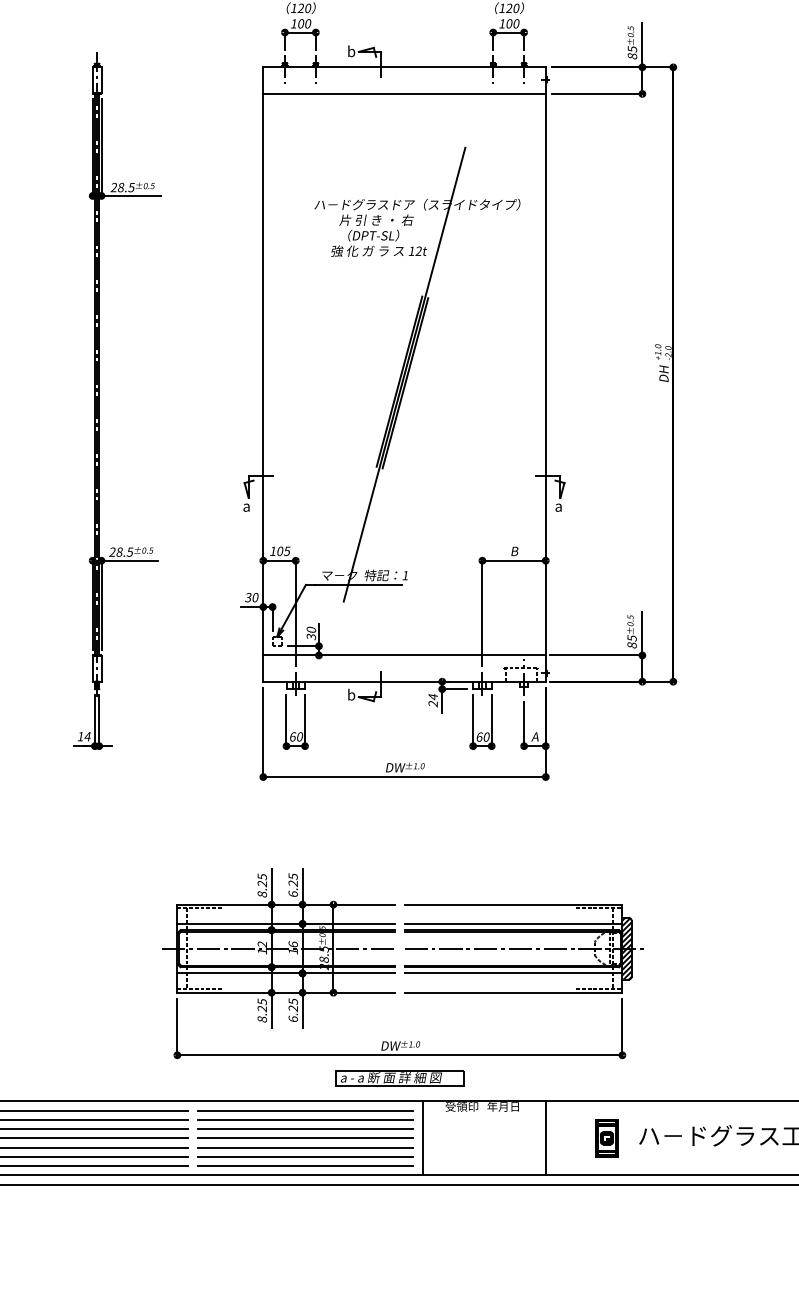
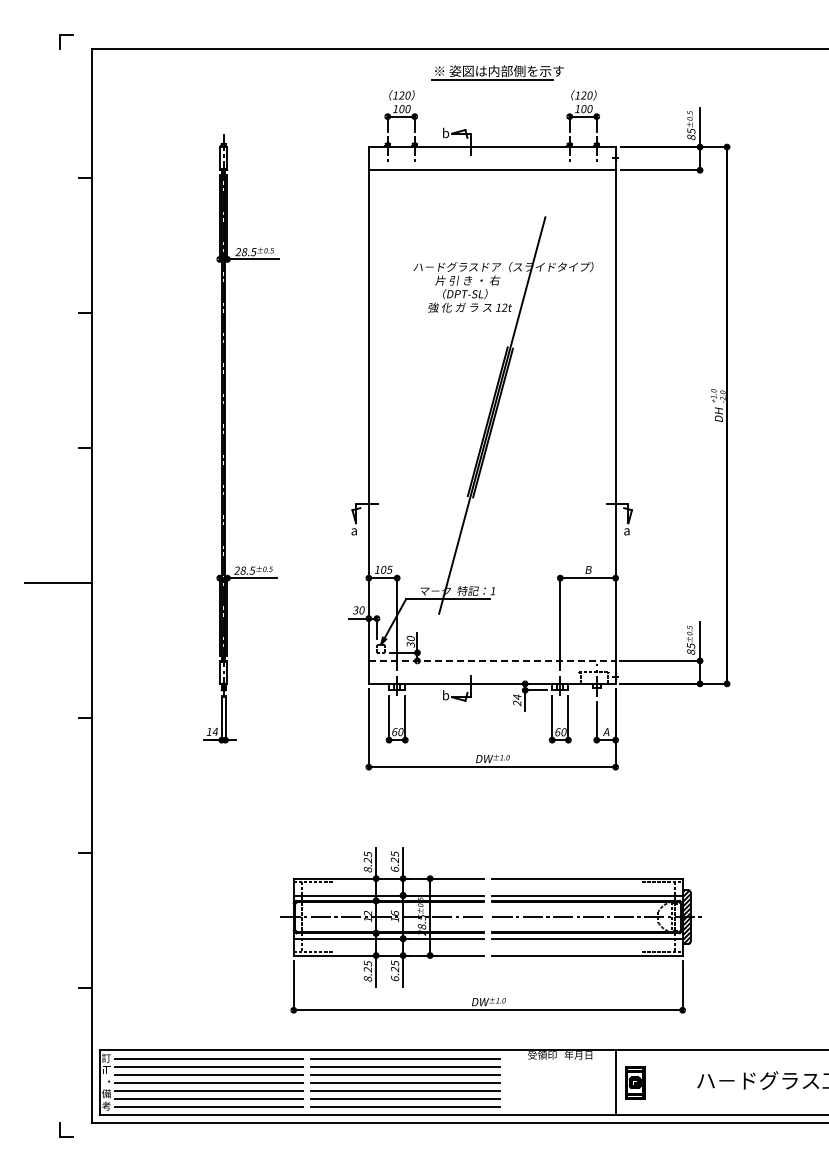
line: (404, 654) -> (492, 660), solid -> dashed
part: (399, 1078) -> (487, 1030), removed
line: (423, 1137) -> (508, 1082), removed
part: (607, 1137) -> (635, 1082), moved

